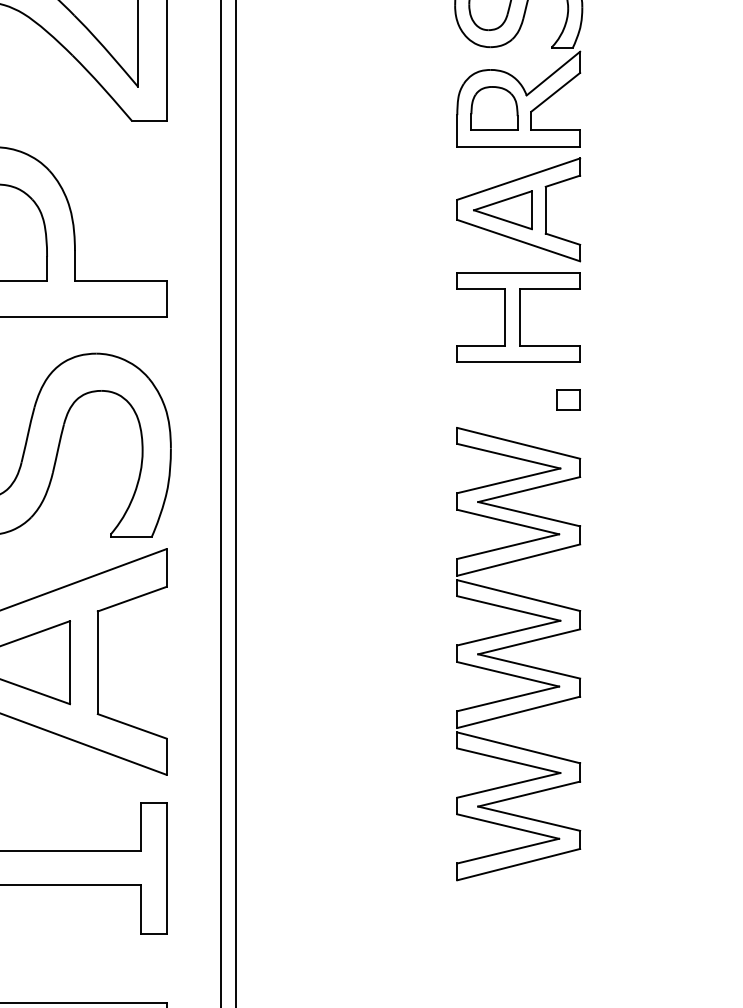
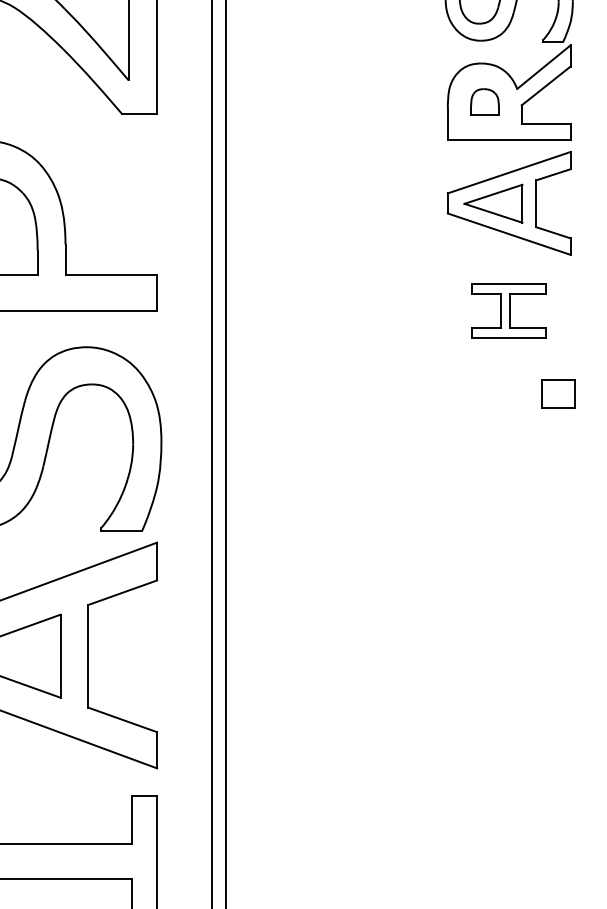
part: (494, 108) -> (485, 102), size x0.6
part: (518, 317) -> (509, 311), size x0.6
part: (568, 399) -> (559, 393), size x1.4
part: (517, 662) -> (508, 656), removed

